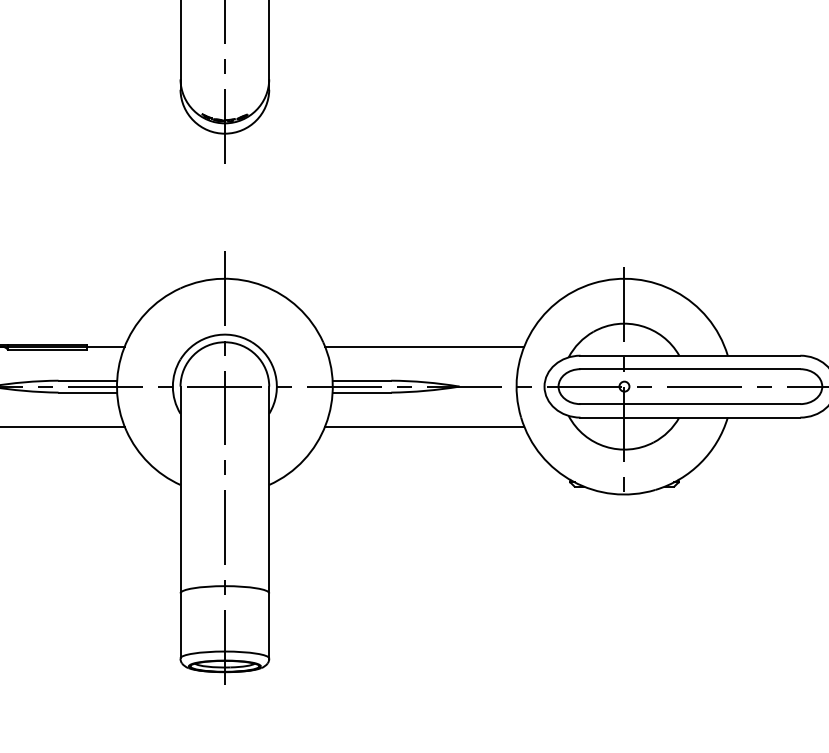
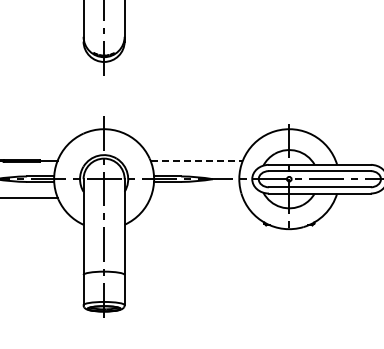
line: (426, 346) -> (197, 160), solid -> dashed
line: (424, 426) -> (196, 197), removed

